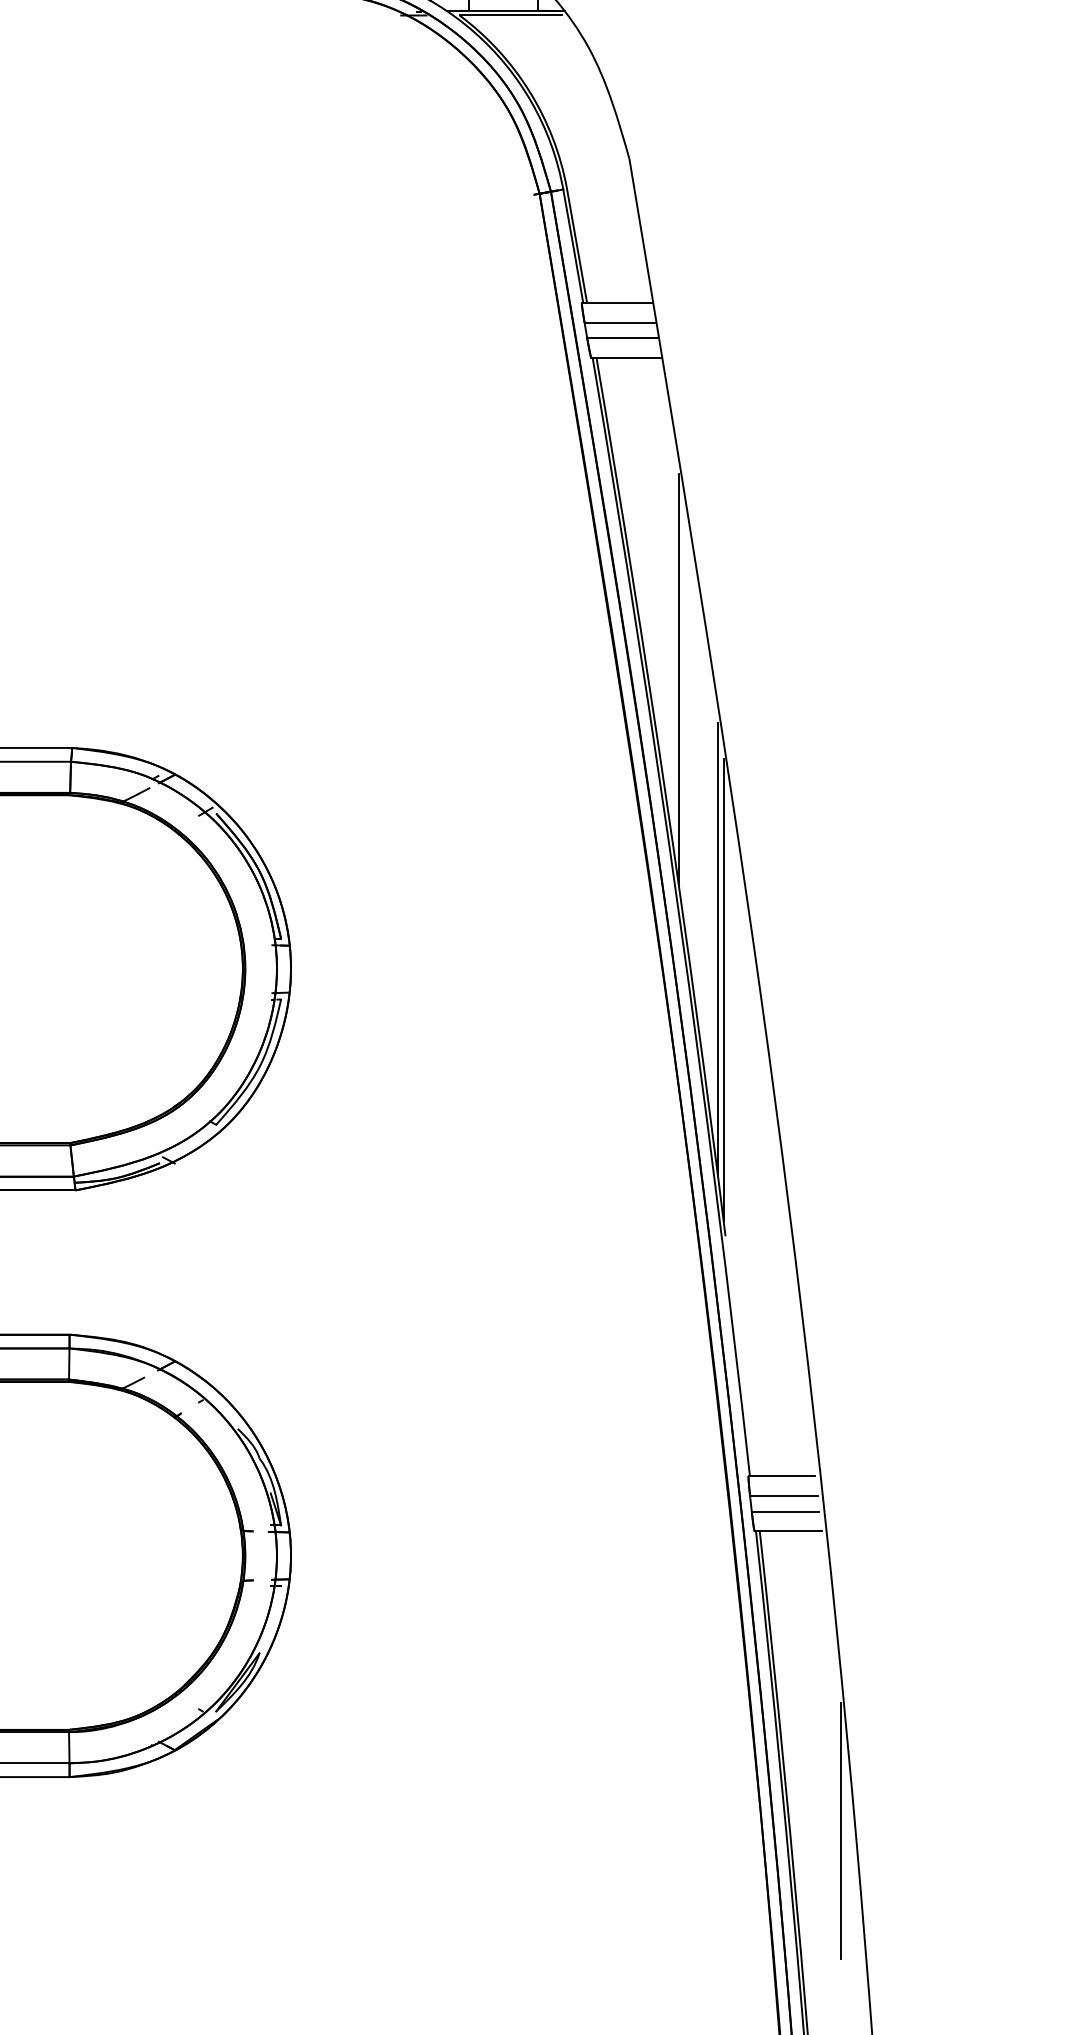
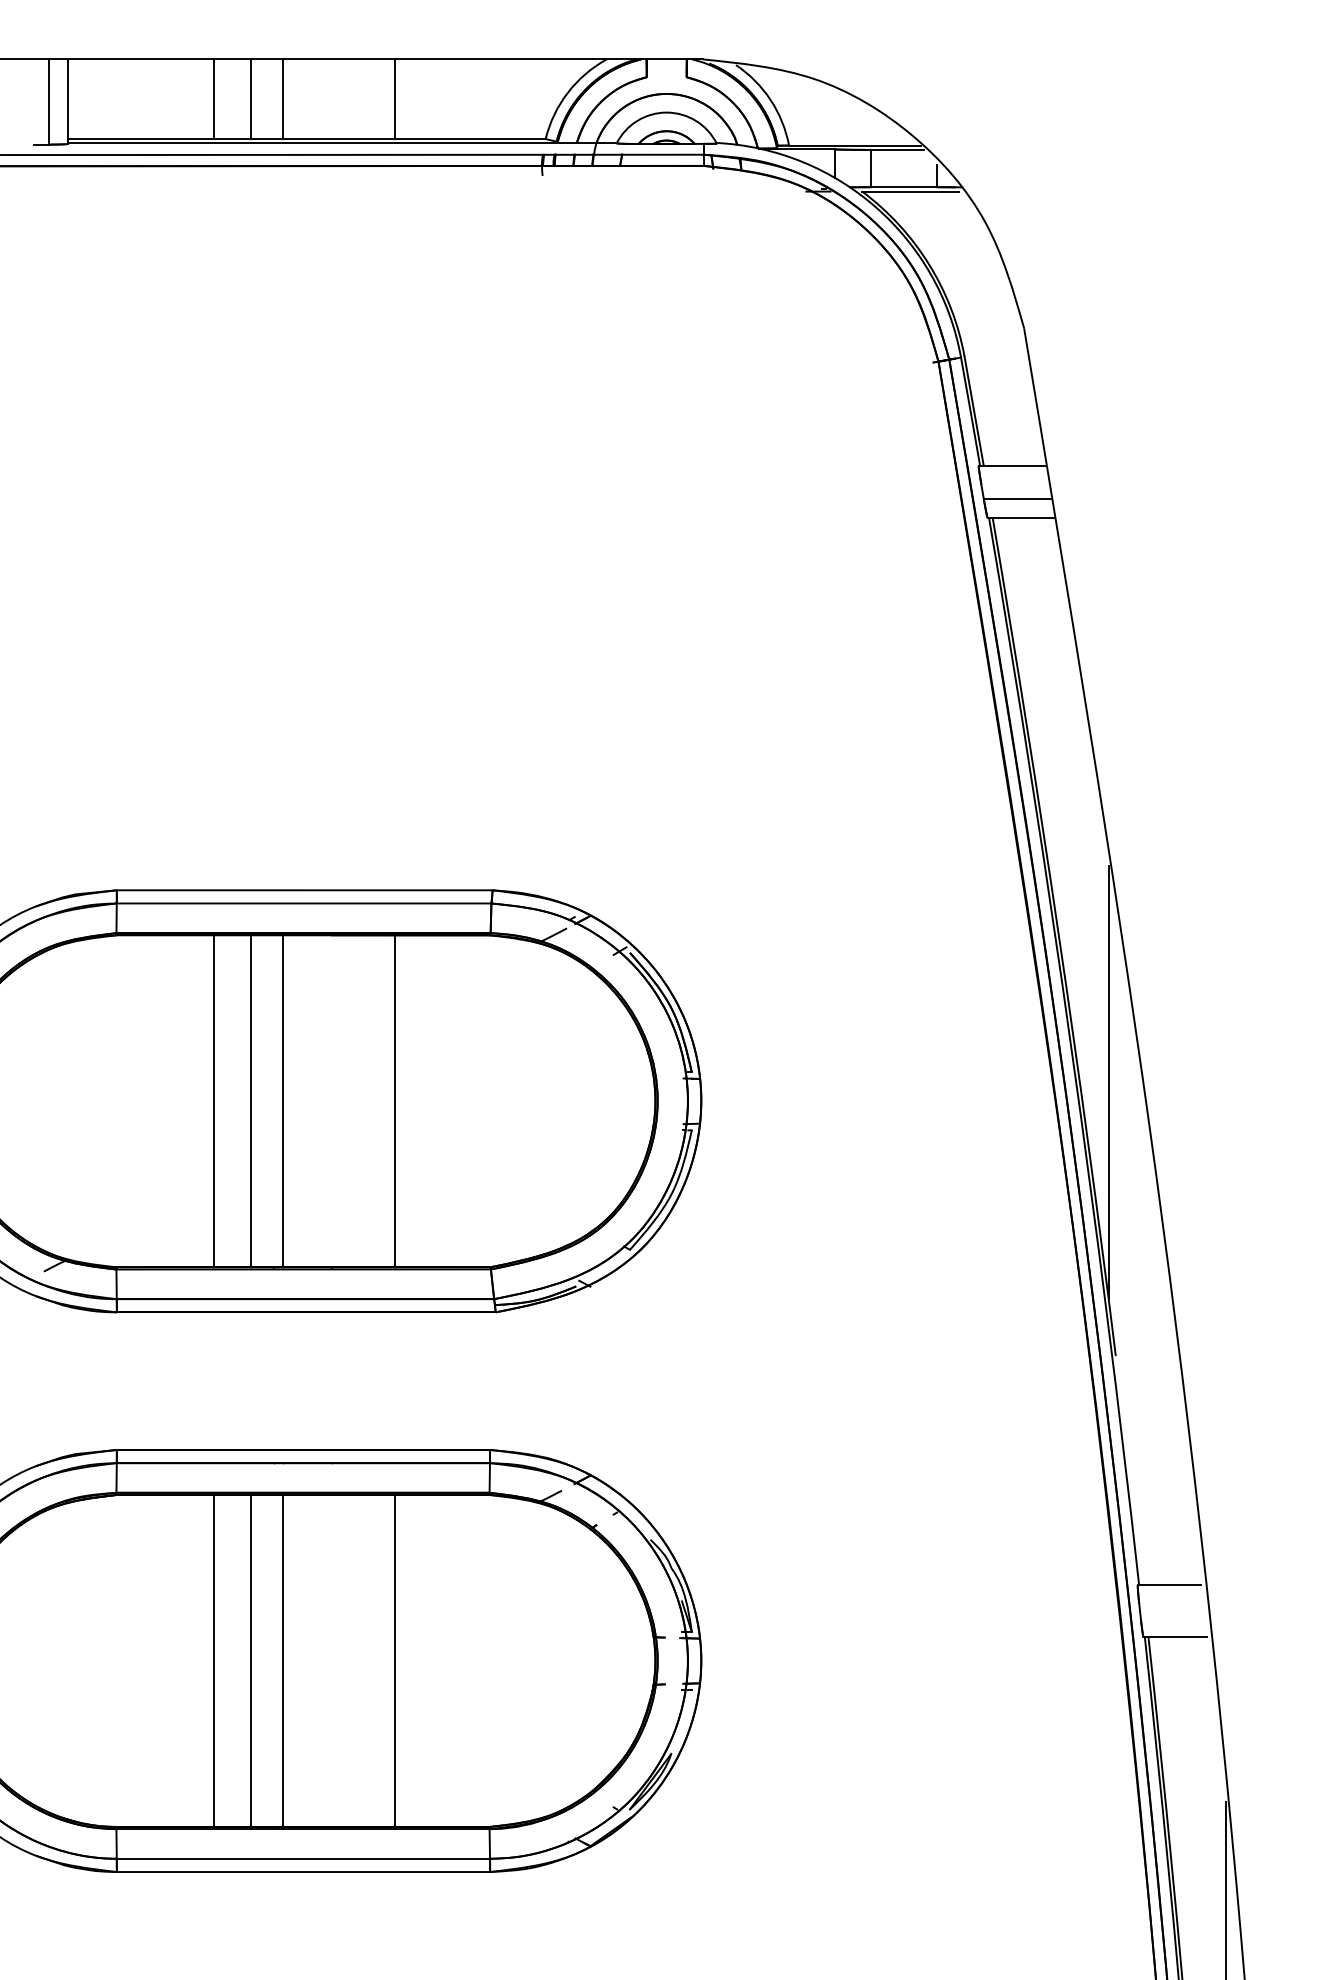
line: (619, 322) -> (1014, 484), removed
line: (679, 680) -> (1071, 825), removed
line: (724, 989) -> (1114, 1120), removed
line: (783, 1495) -> (1171, 1603), removed
line: (784, 1511) -> (1172, 1618), removed

